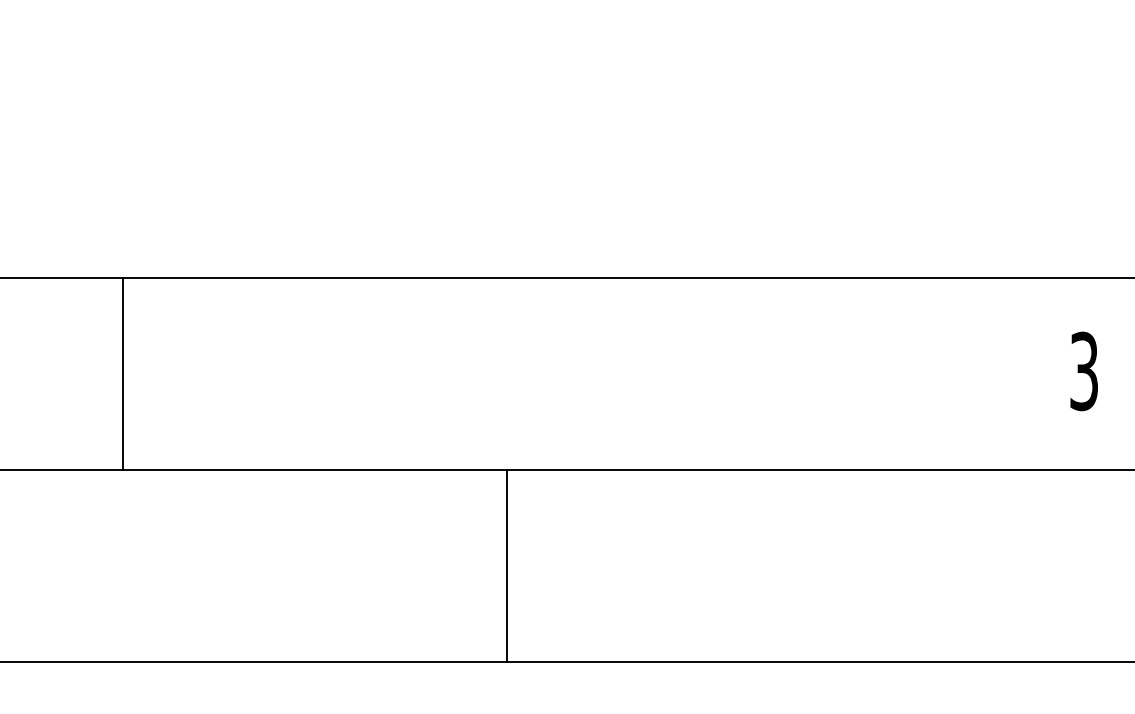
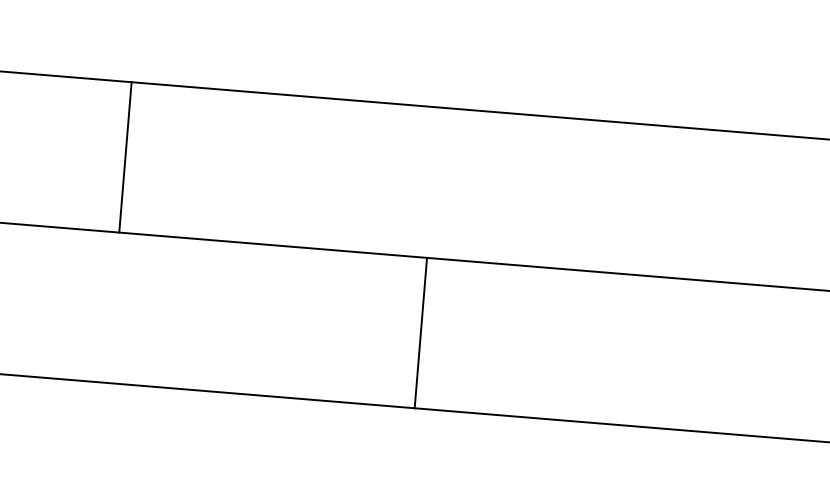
line: (123, 373) -> (125, 157), moved
line: (507, 565) -> (421, 332), moved

